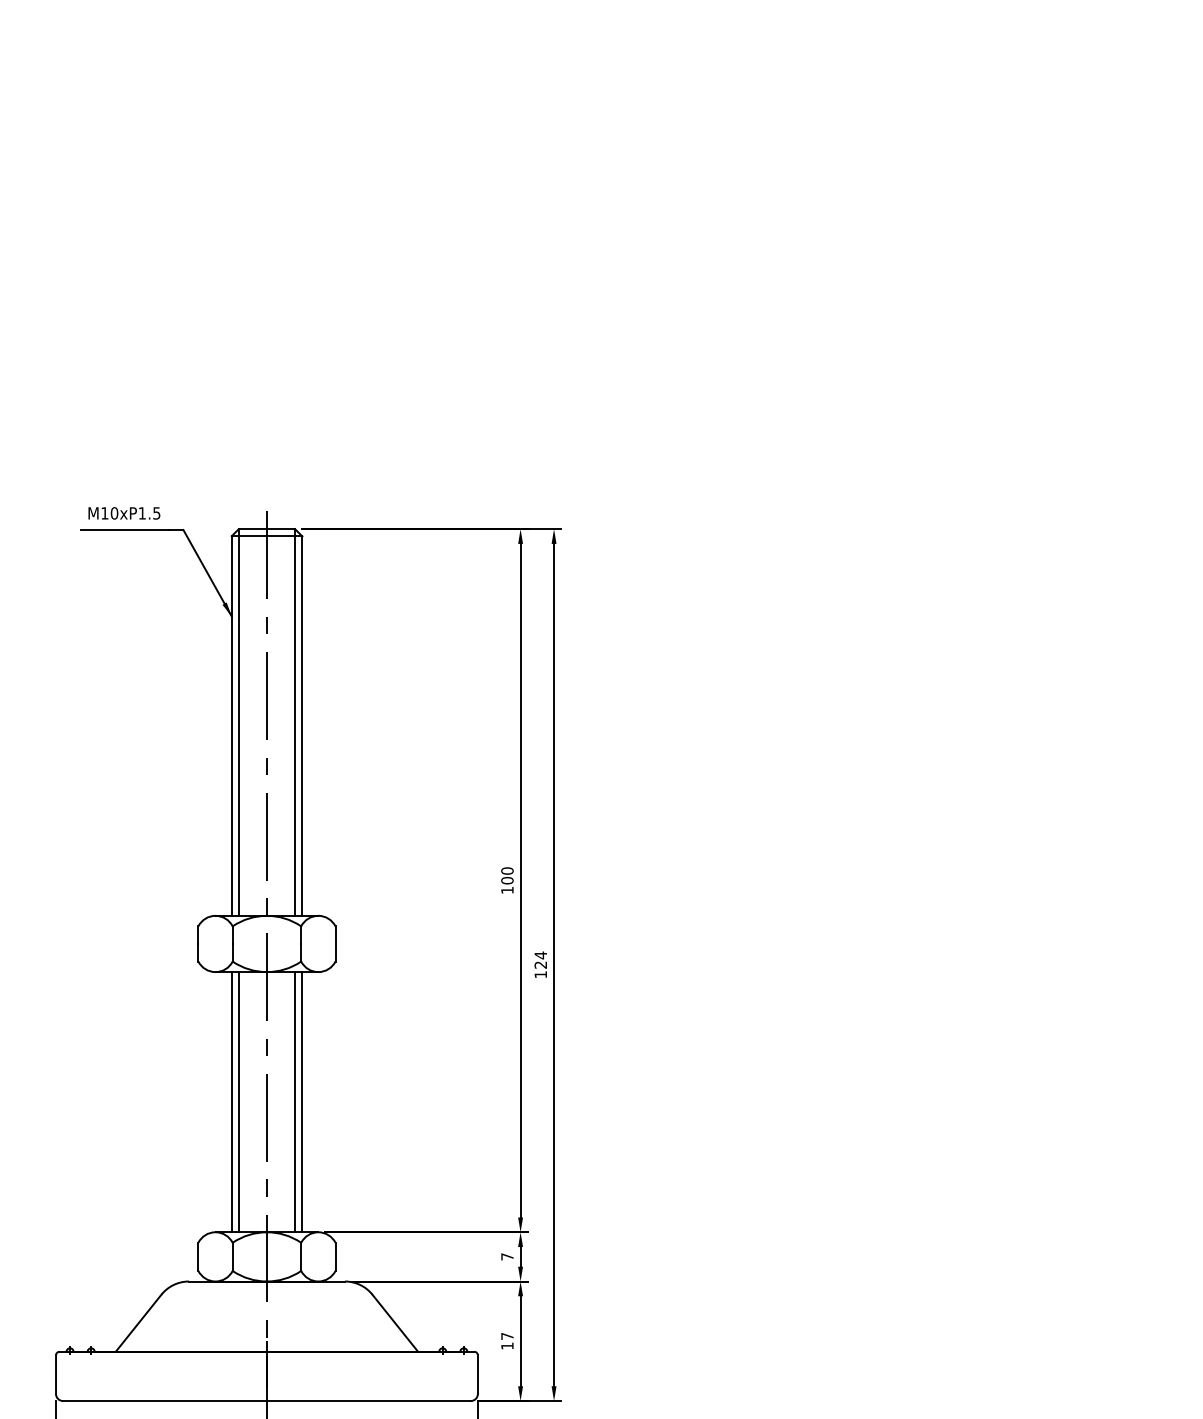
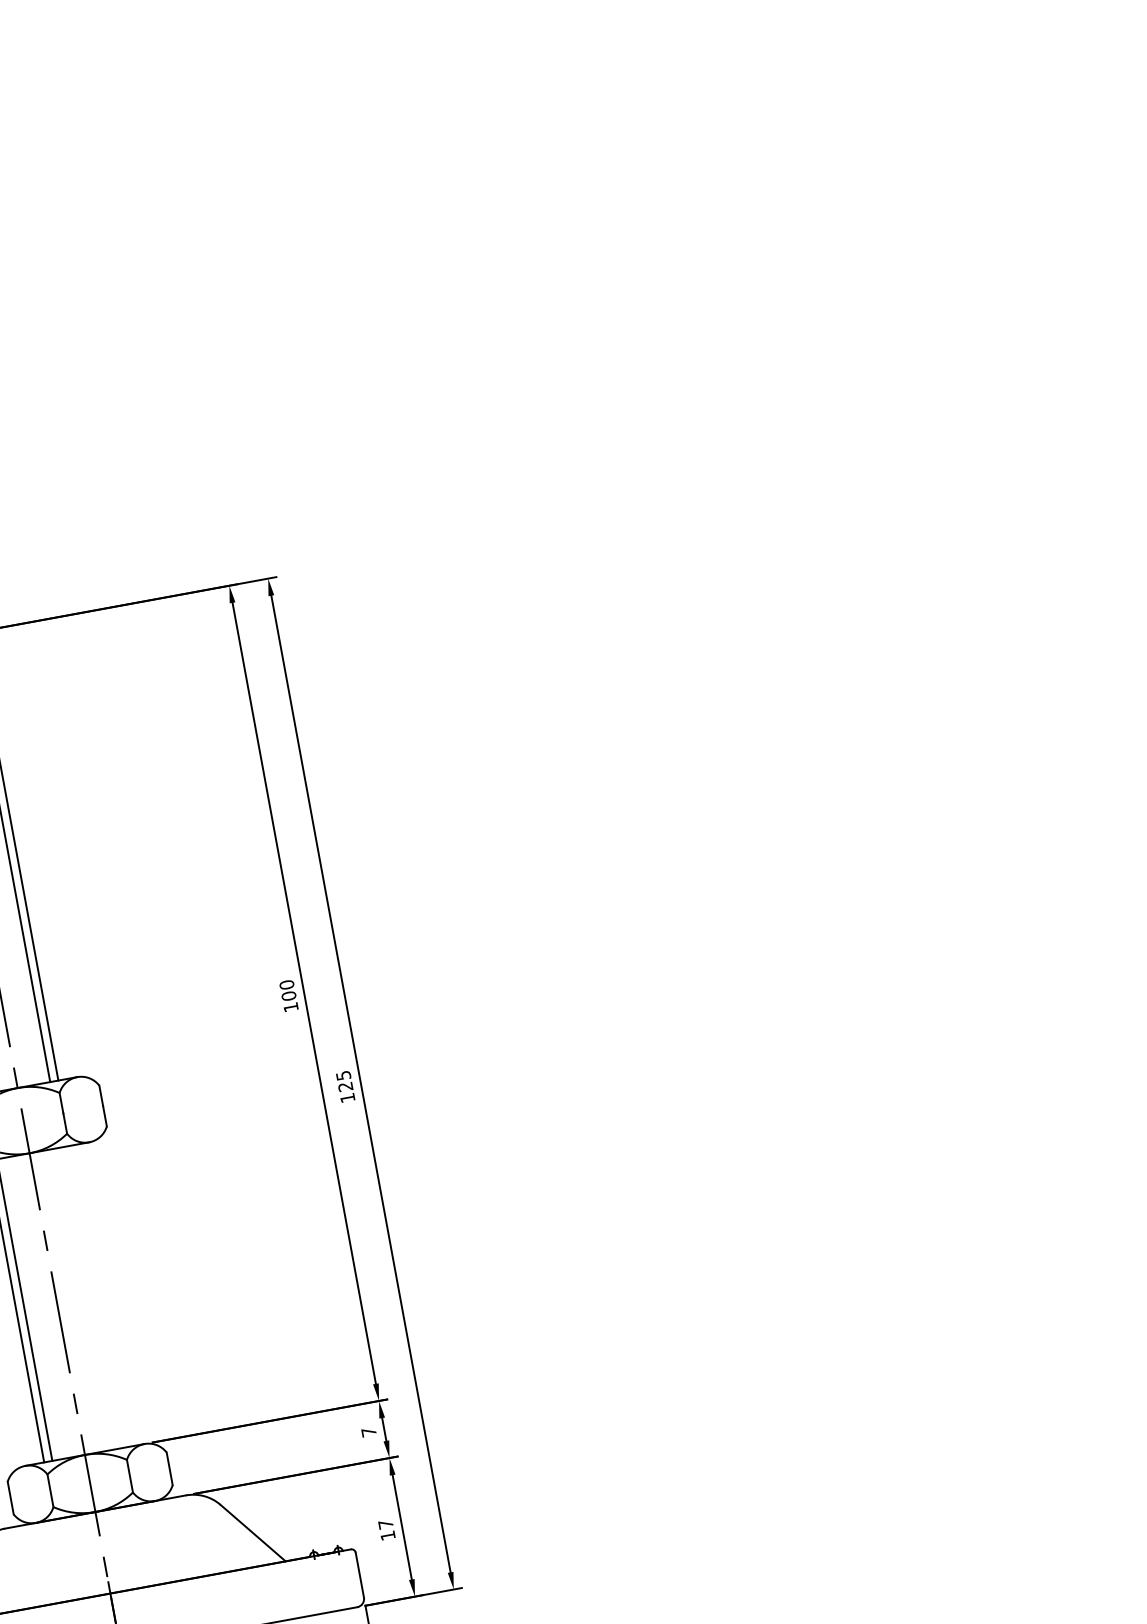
text: (540, 955) -> (343, 1075), 124 -> 125
line: (295, 1102) -> (90, 1298), removed
line: (302, 1102) -> (98, 1296), removed

